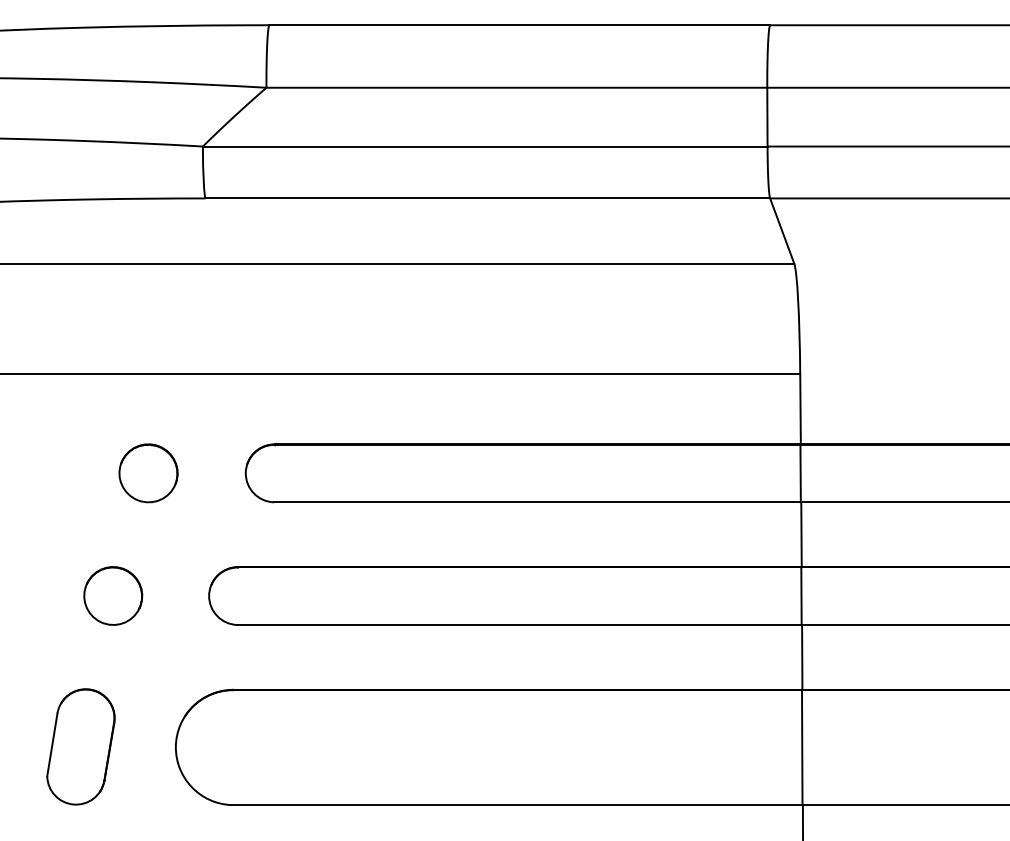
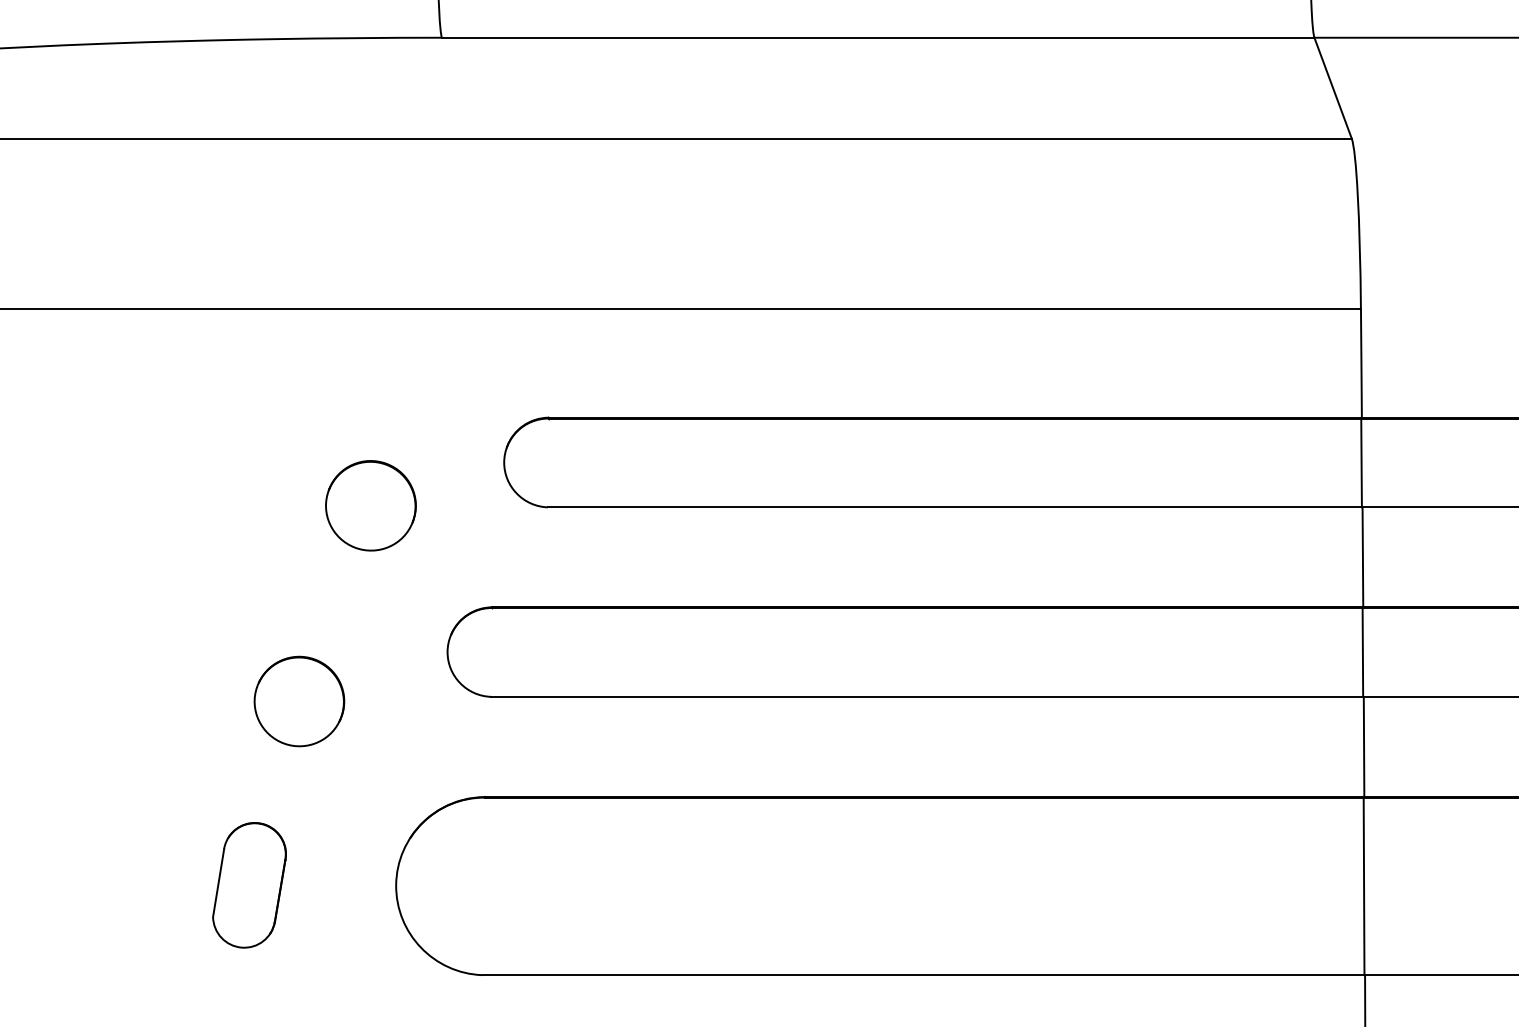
part: (148, 473) -> (370, 506), moved
part: (113, 595) -> (299, 700), moved
part: (80, 746) -> (248, 884), size x0.7

